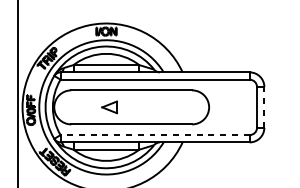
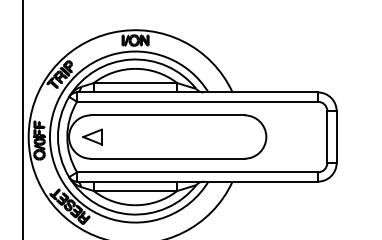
part: (109, 106) -> (92, 136), moved
line: (264, 107) -> (336, 137), dashed -> solid
line: (155, 135) -> (197, 172), dashed -> solid

